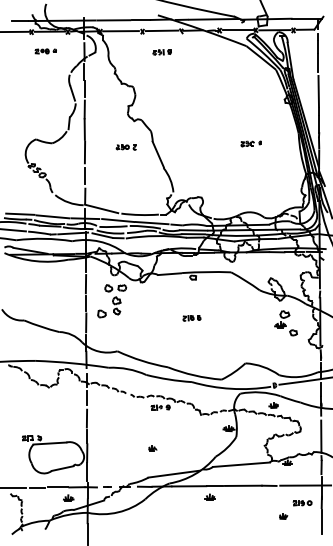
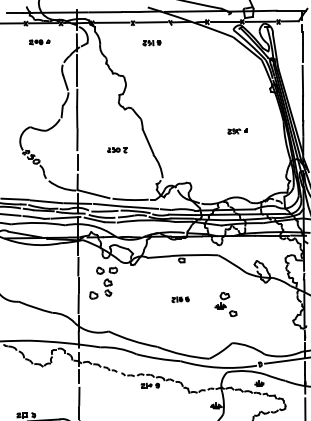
part: (125, 147) -> (116, 150), moved
part: (285, 323) -> (225, 304), moved

